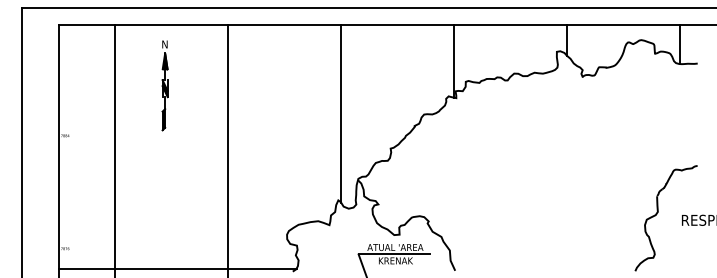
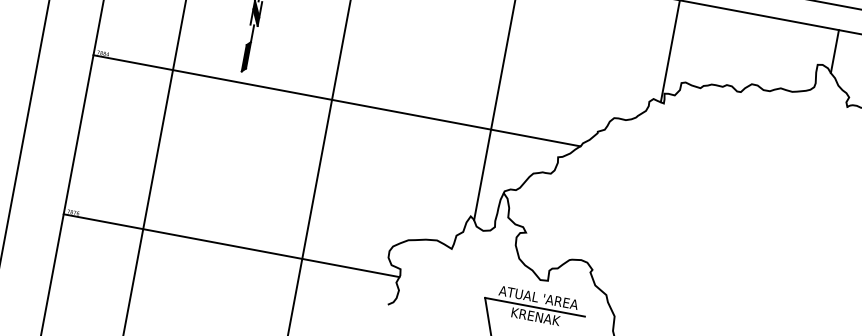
line: (231, 138) -> (336, 101), added
line: (177, 269) -> (230, 245), moved

